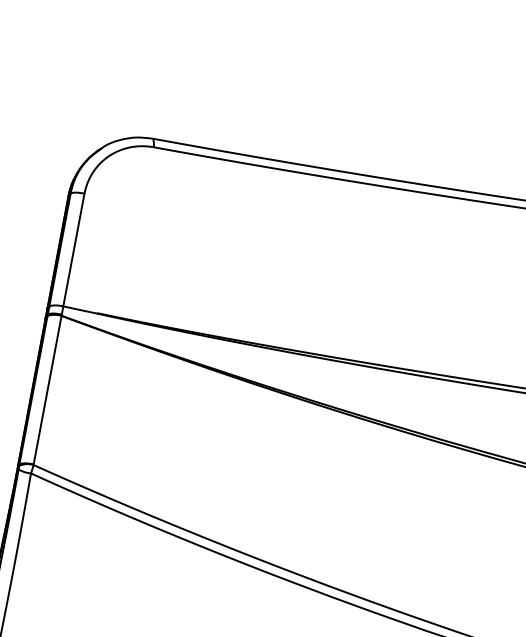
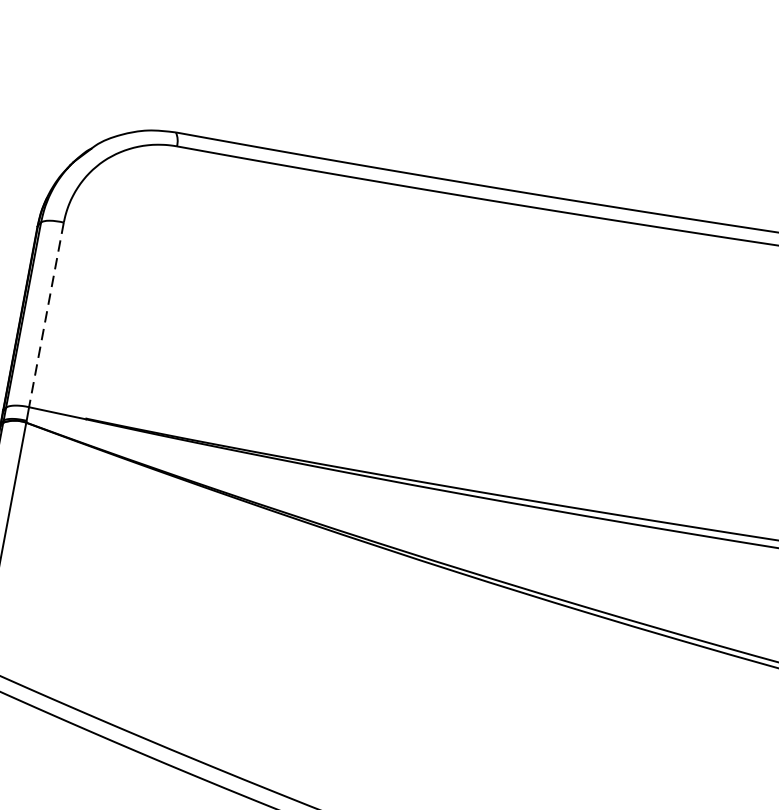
line: (73, 250) -> (45, 315), solid -> dashed

